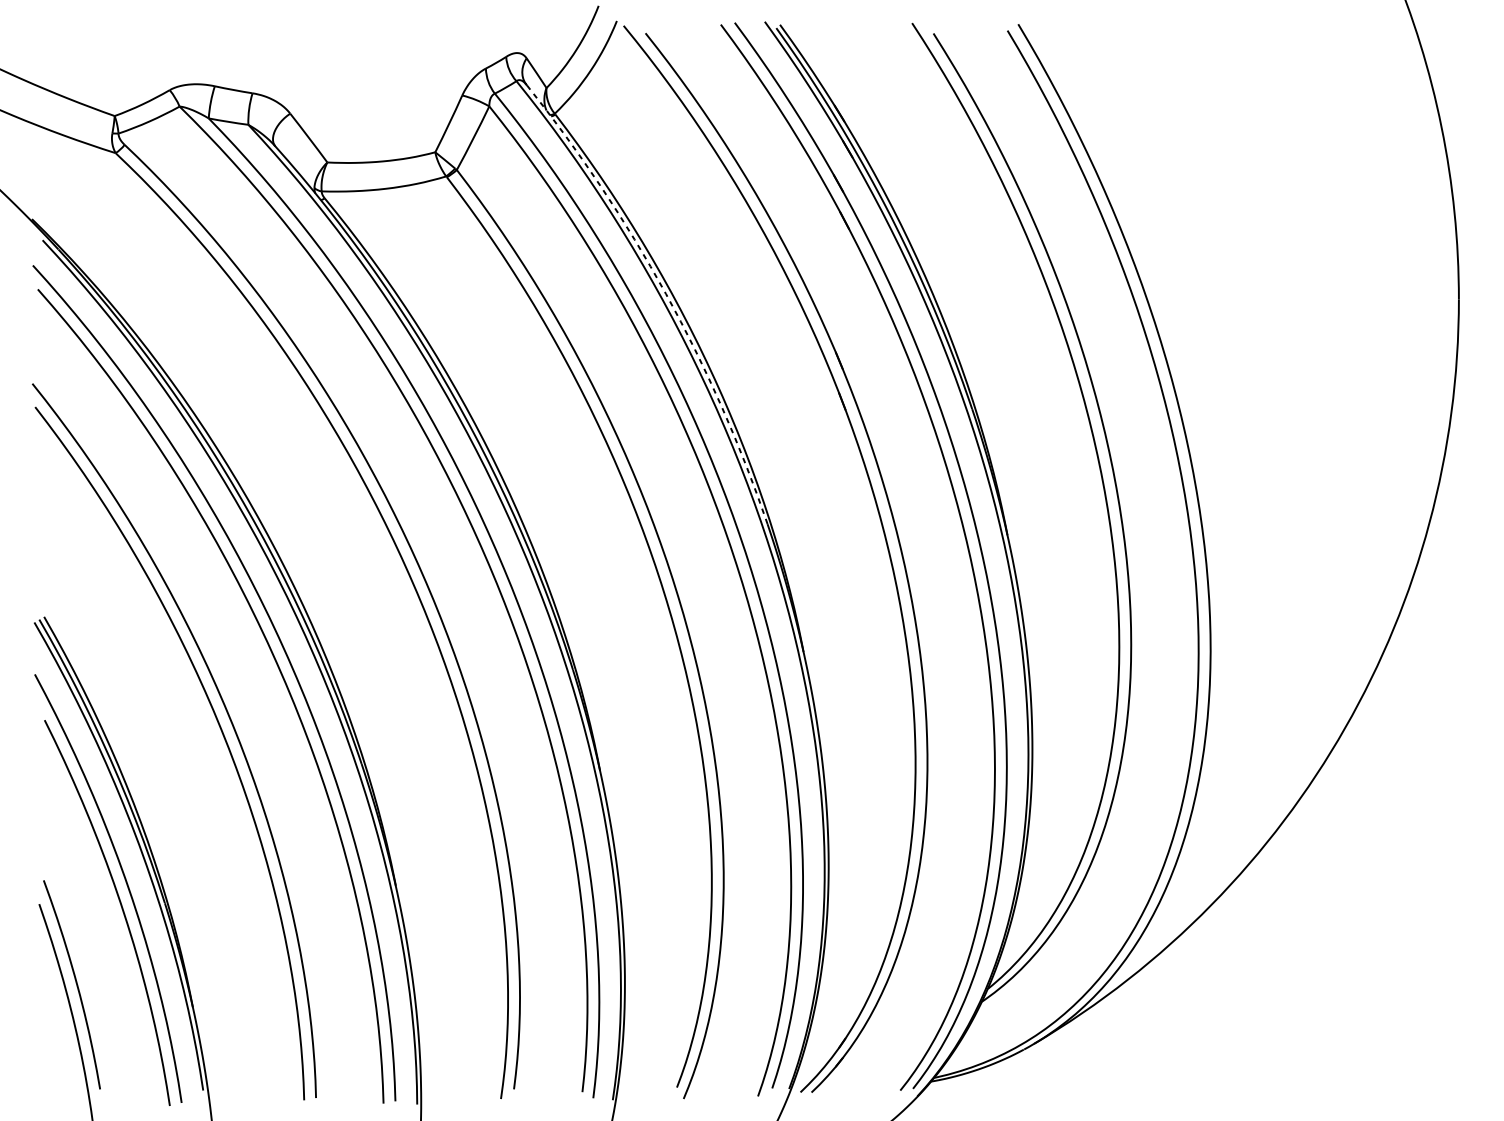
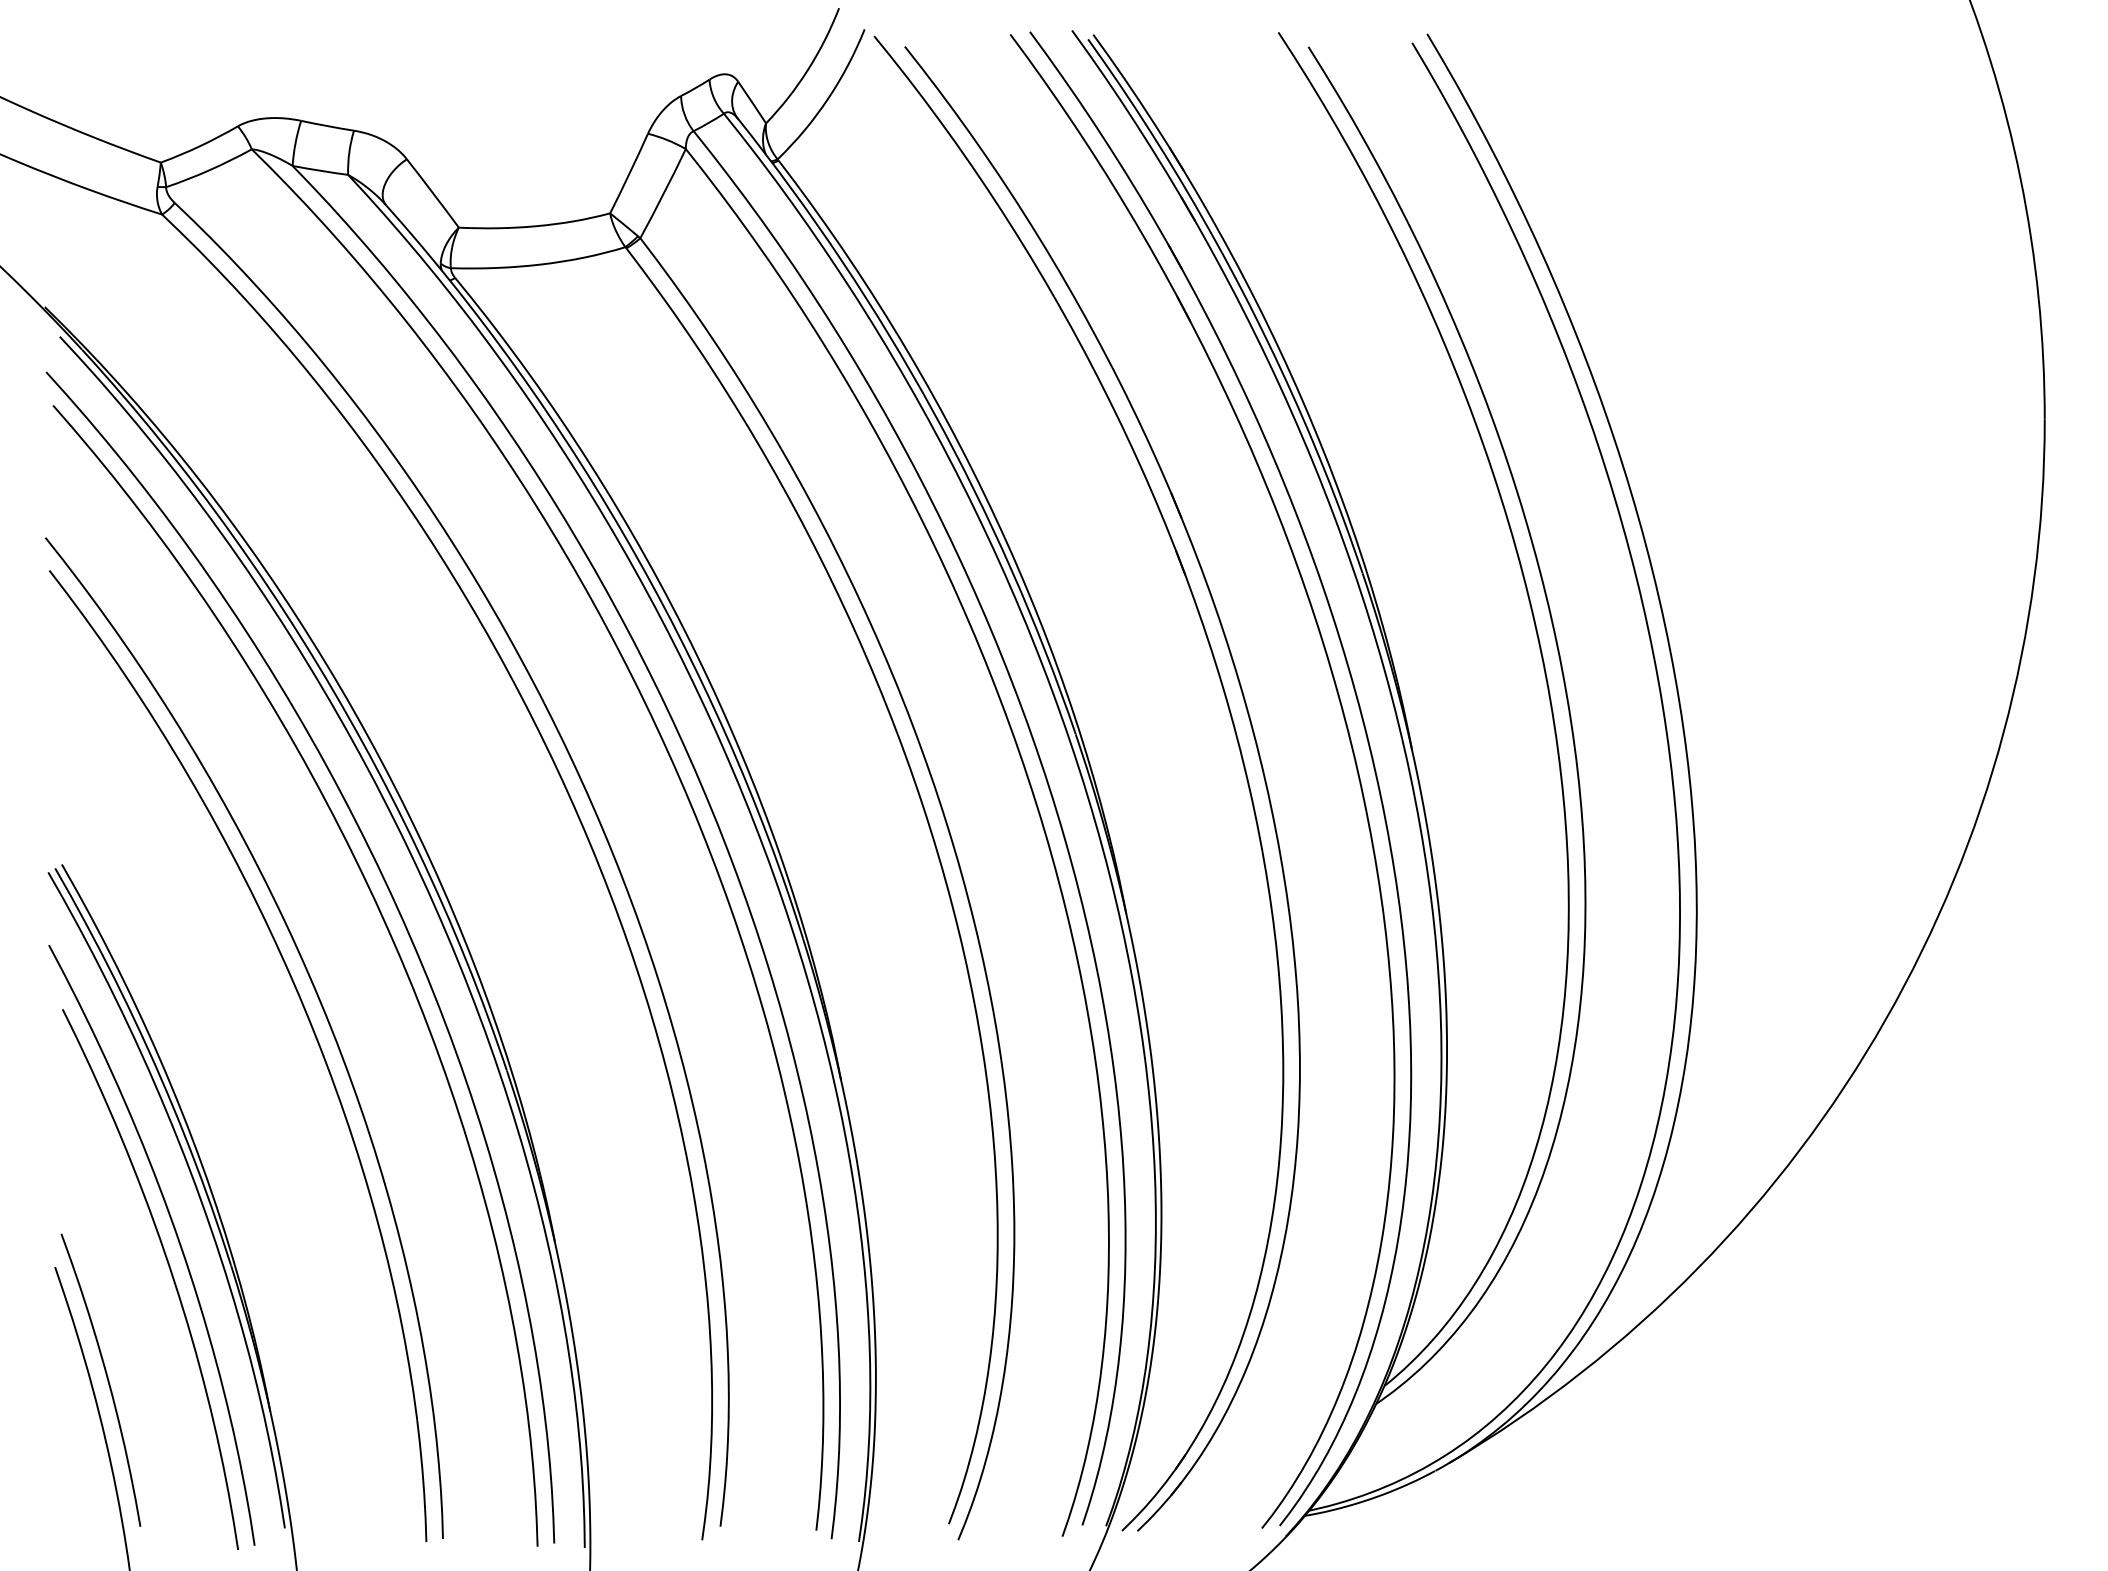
arc: (666, 294) -> (933, 412), dashed -> solid

